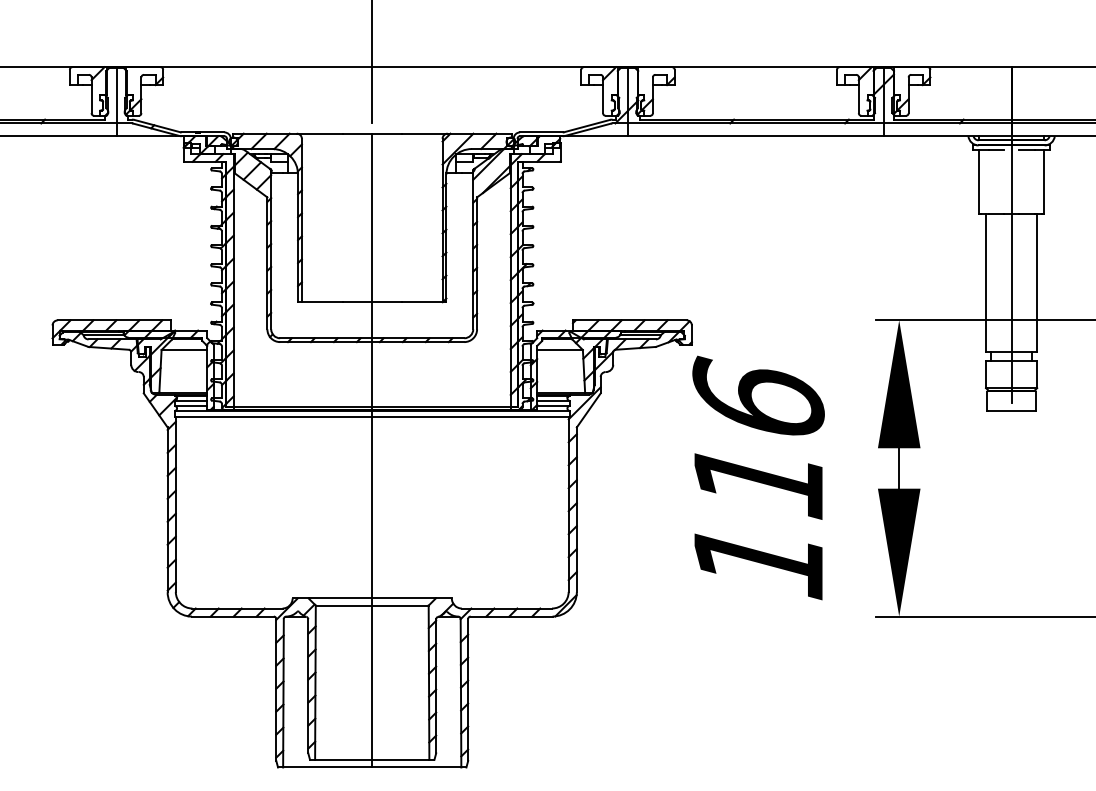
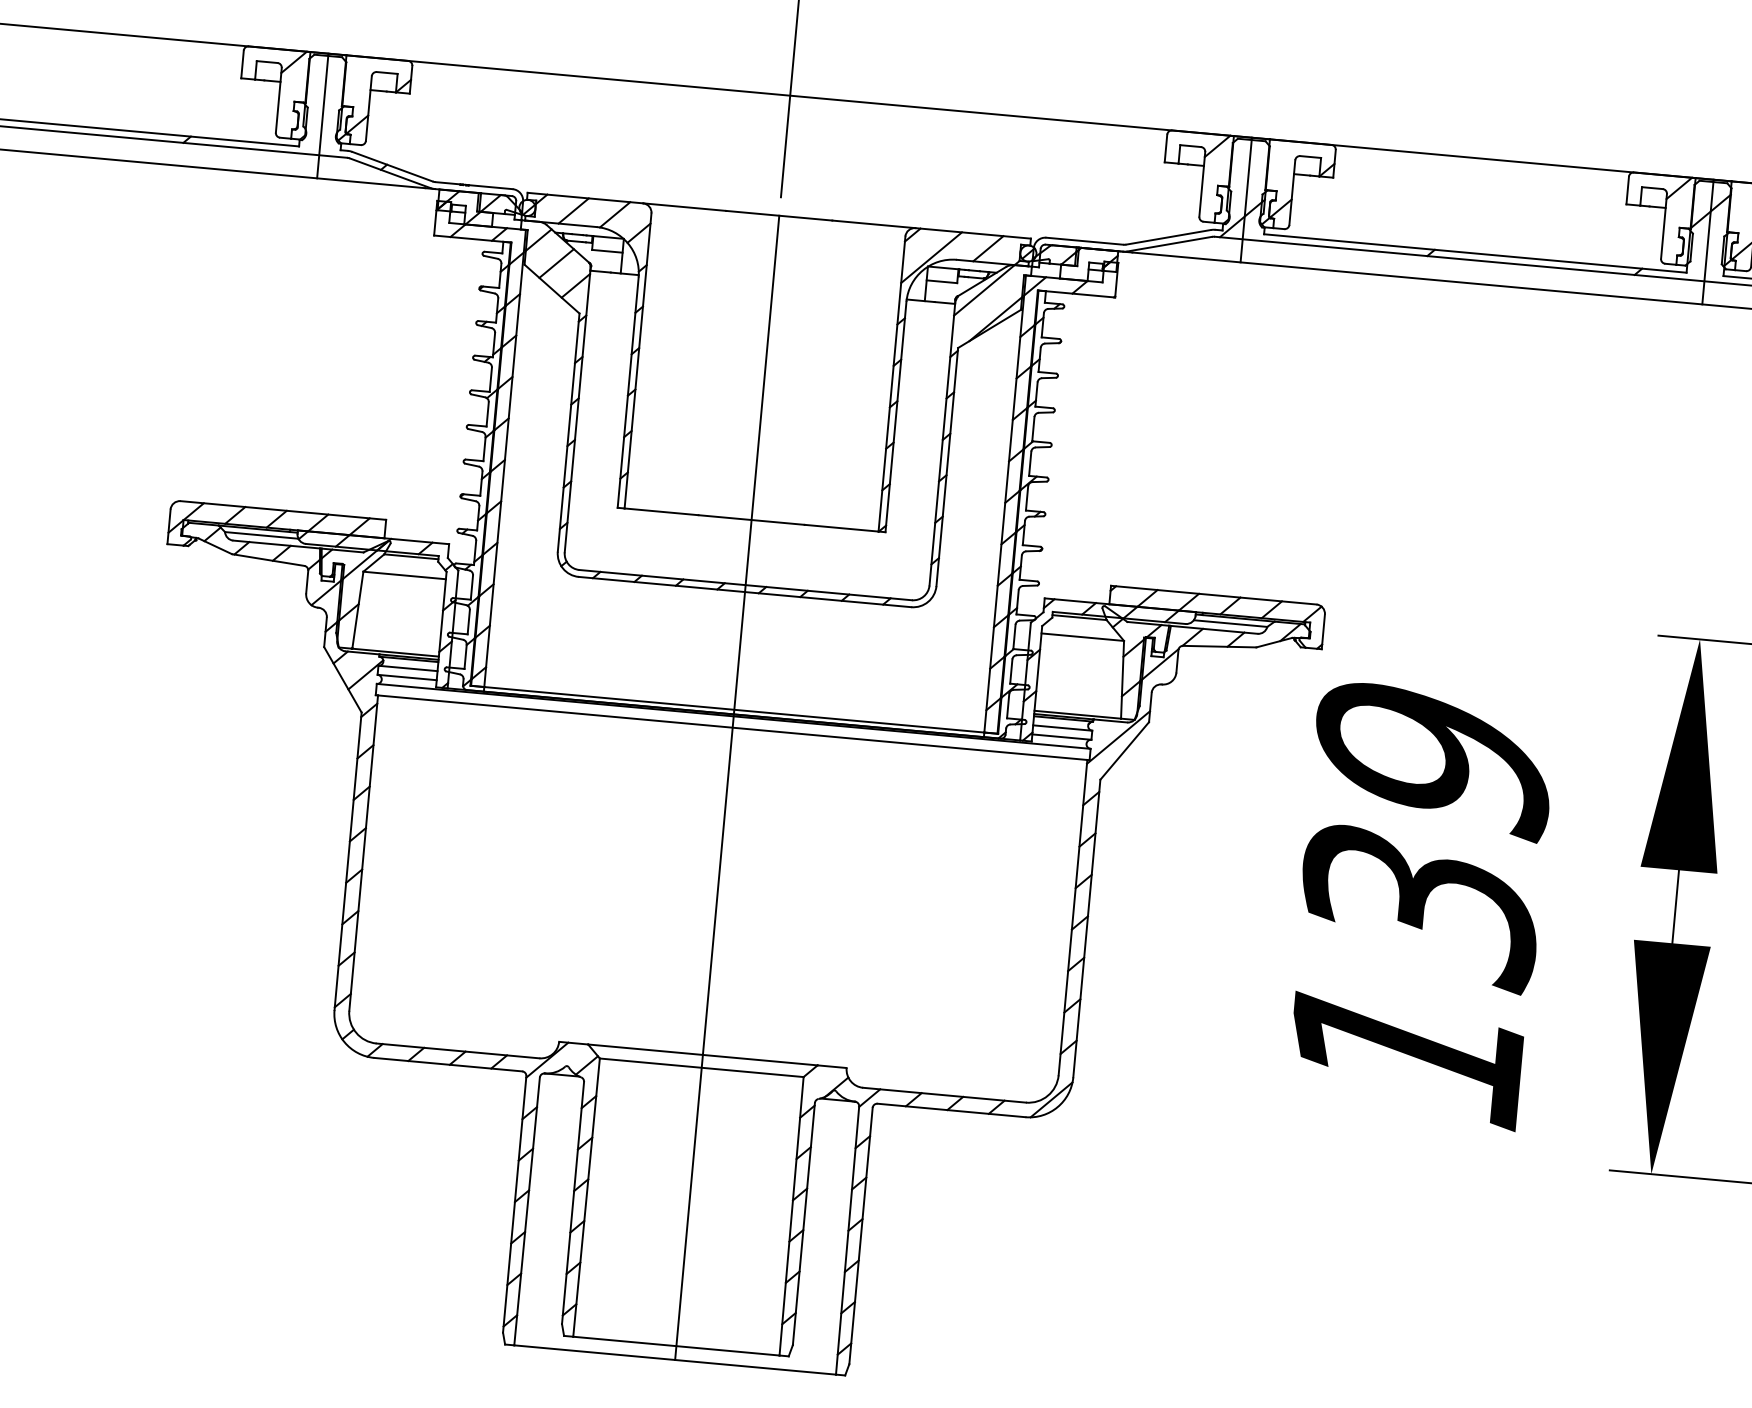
text: (758, 439) -> (1426, 831), 116 -> 139

